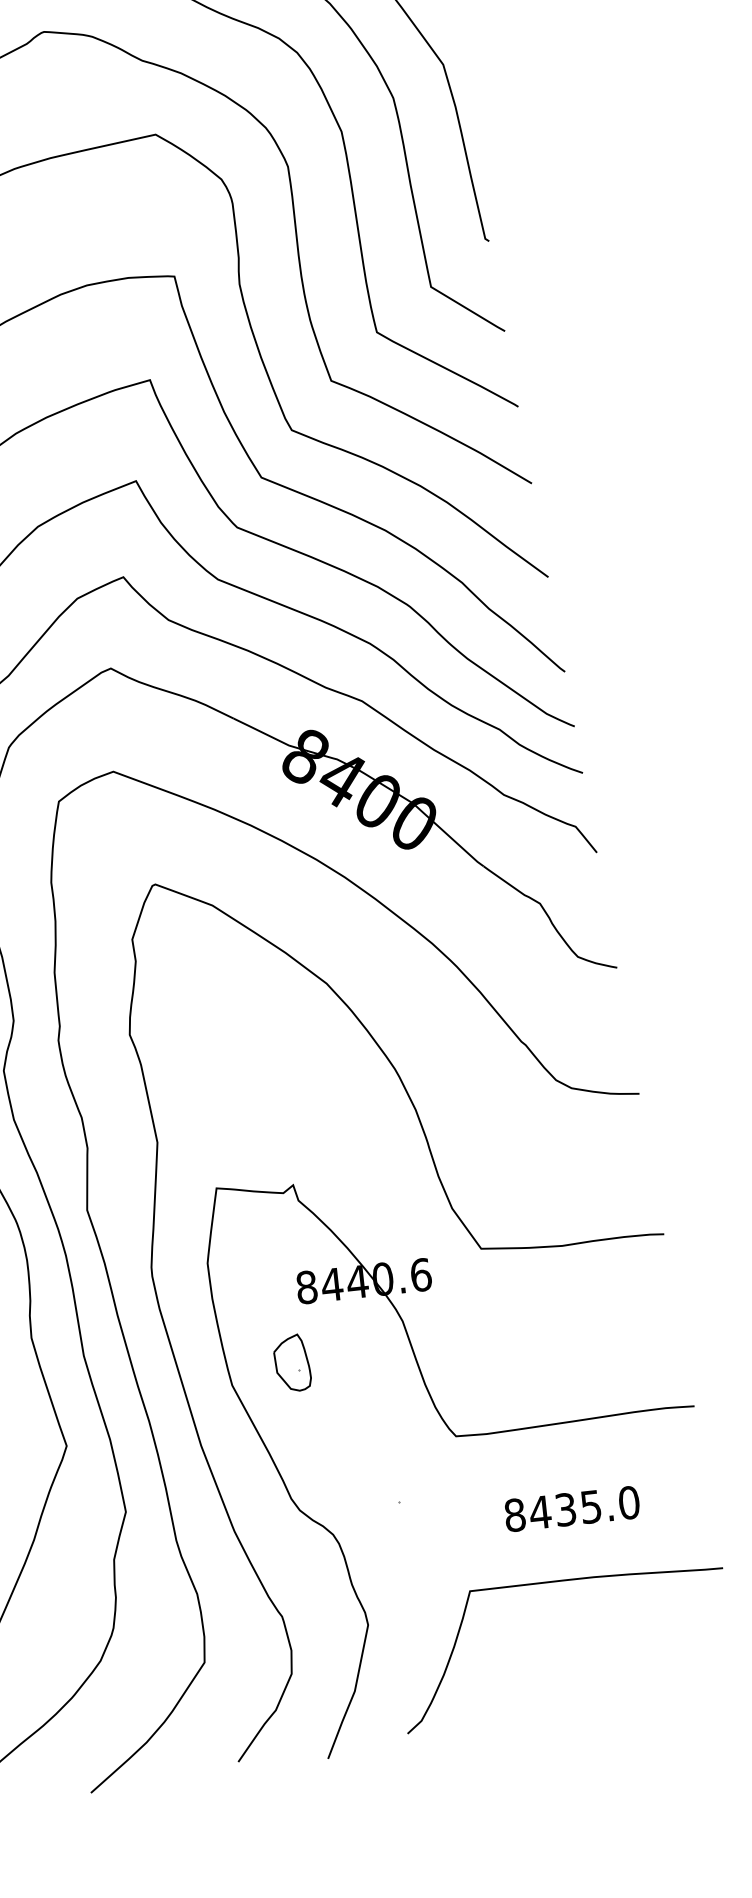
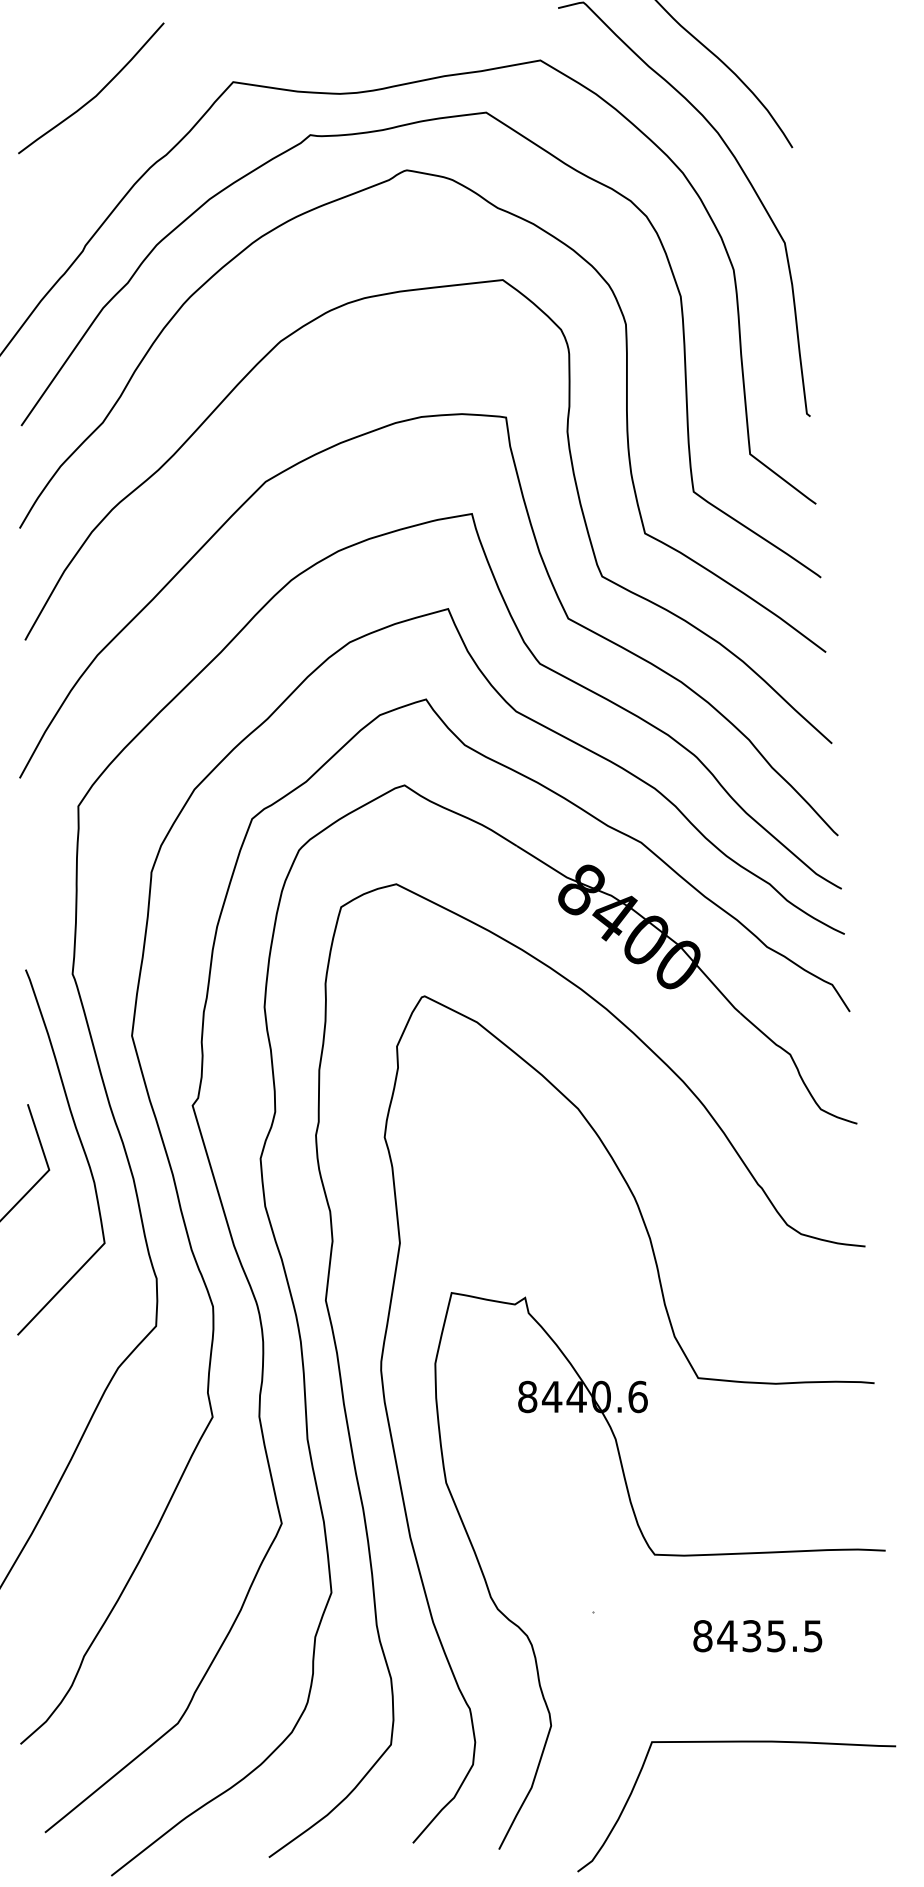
part: (291, 1362) -> (505, 1467), removed
text: (628, 1503) -> (812, 1636), 8435.0 -> 8435.5
curve: (557, 1582) -> (736, 1742), moved

